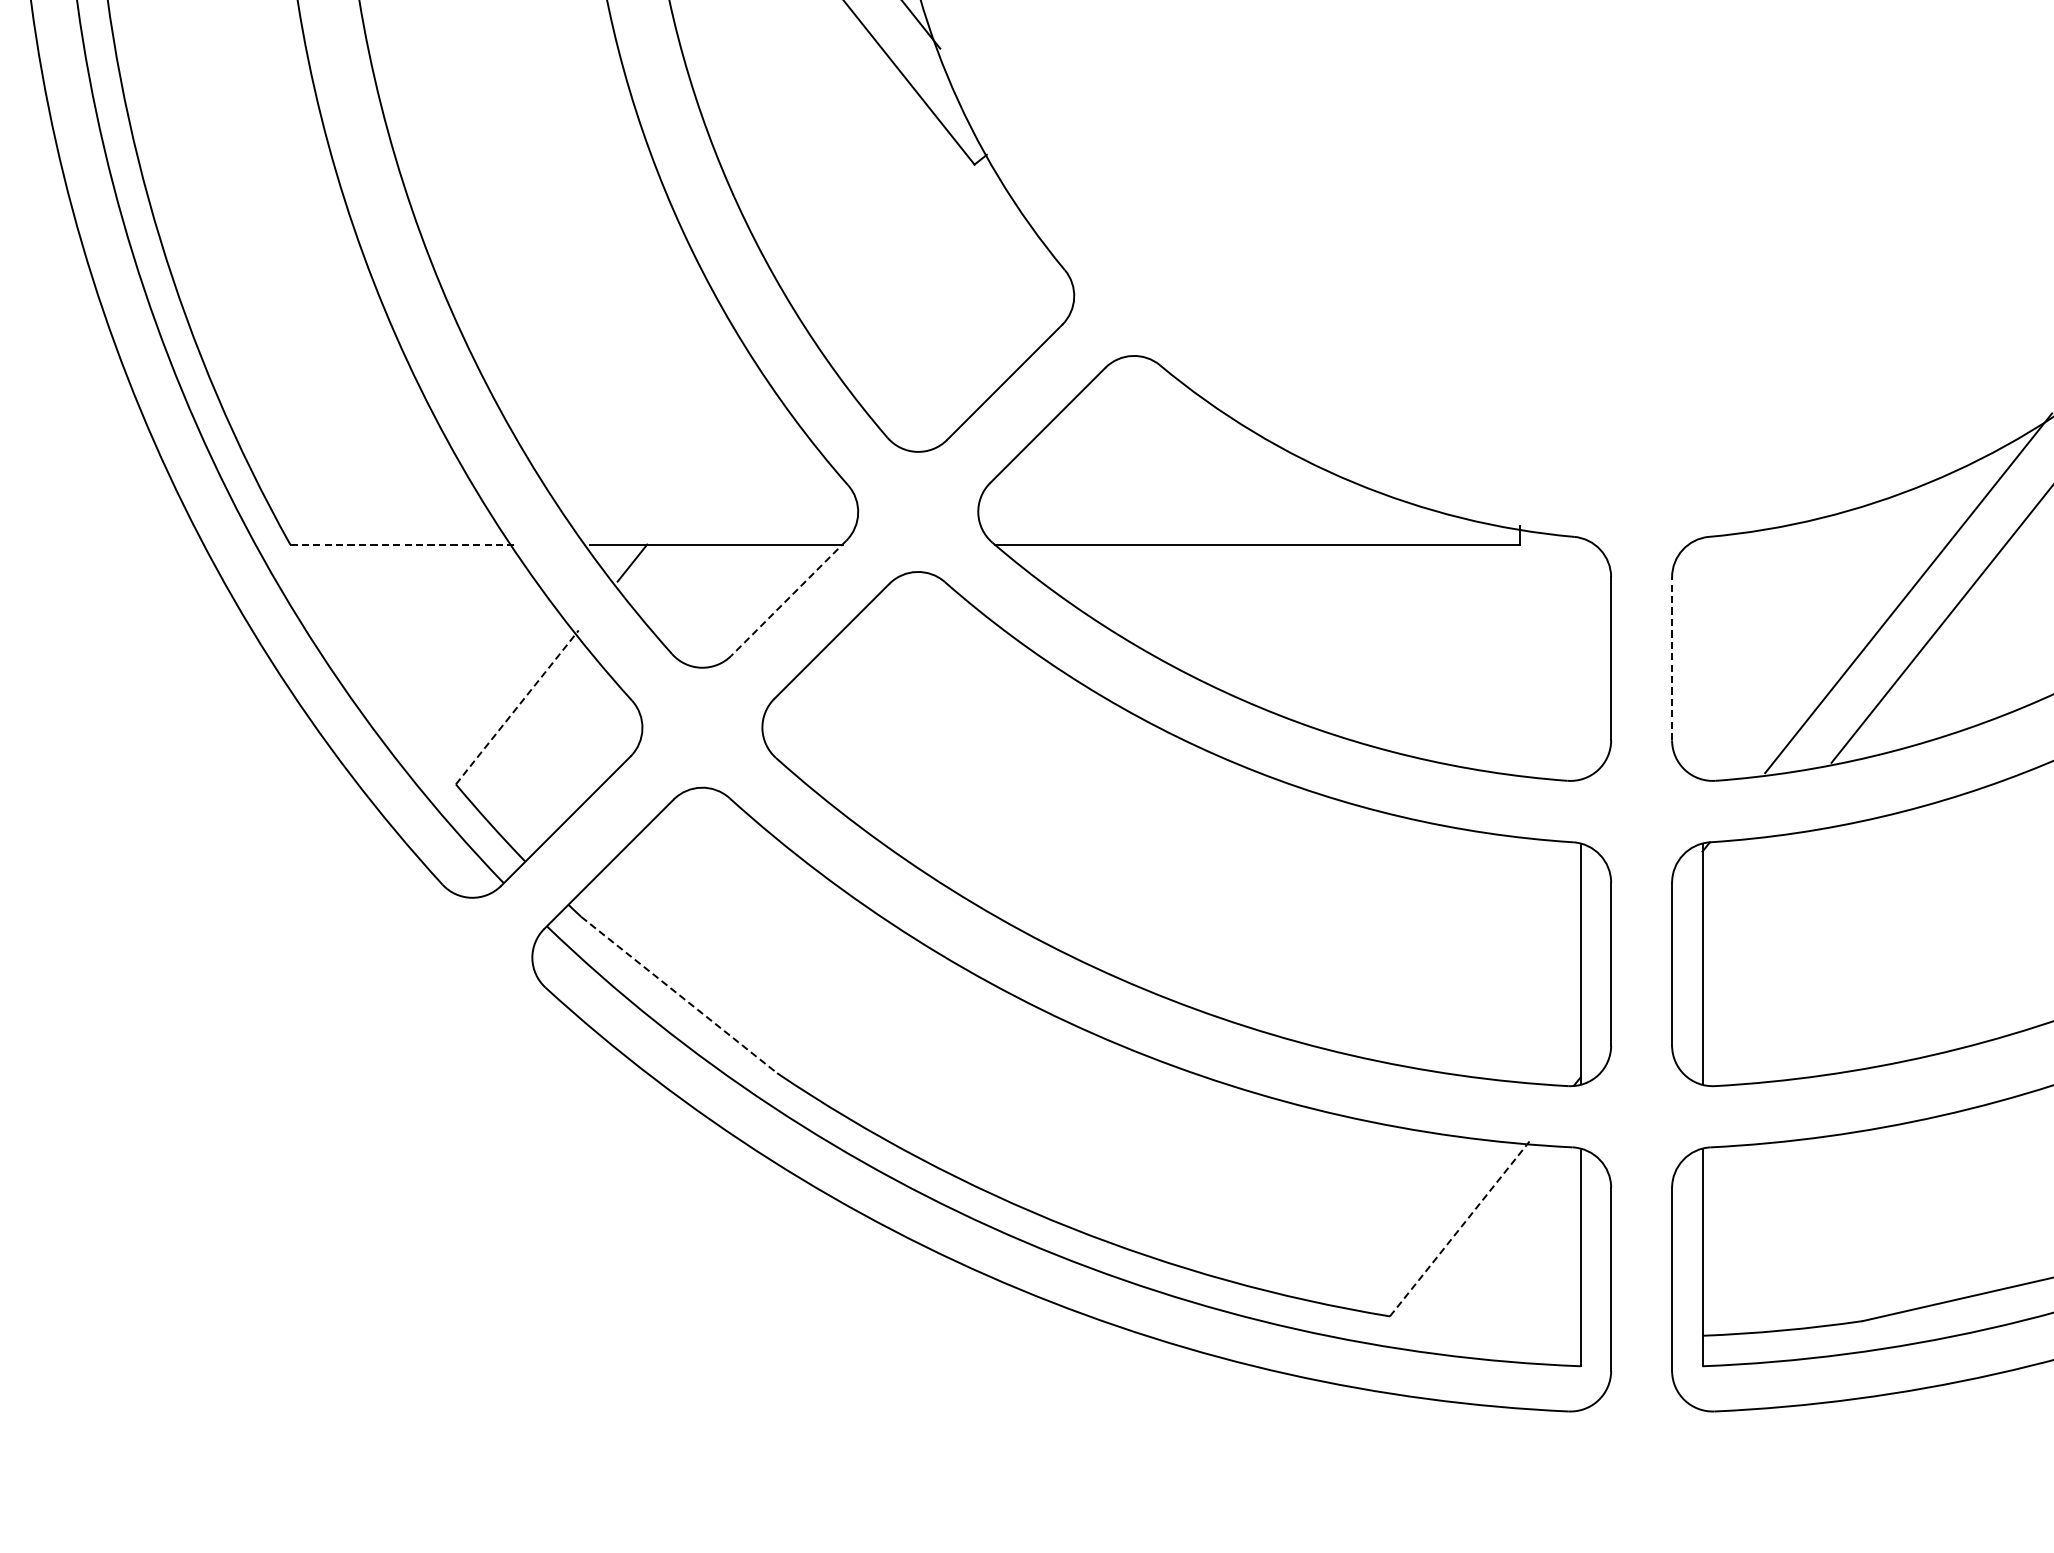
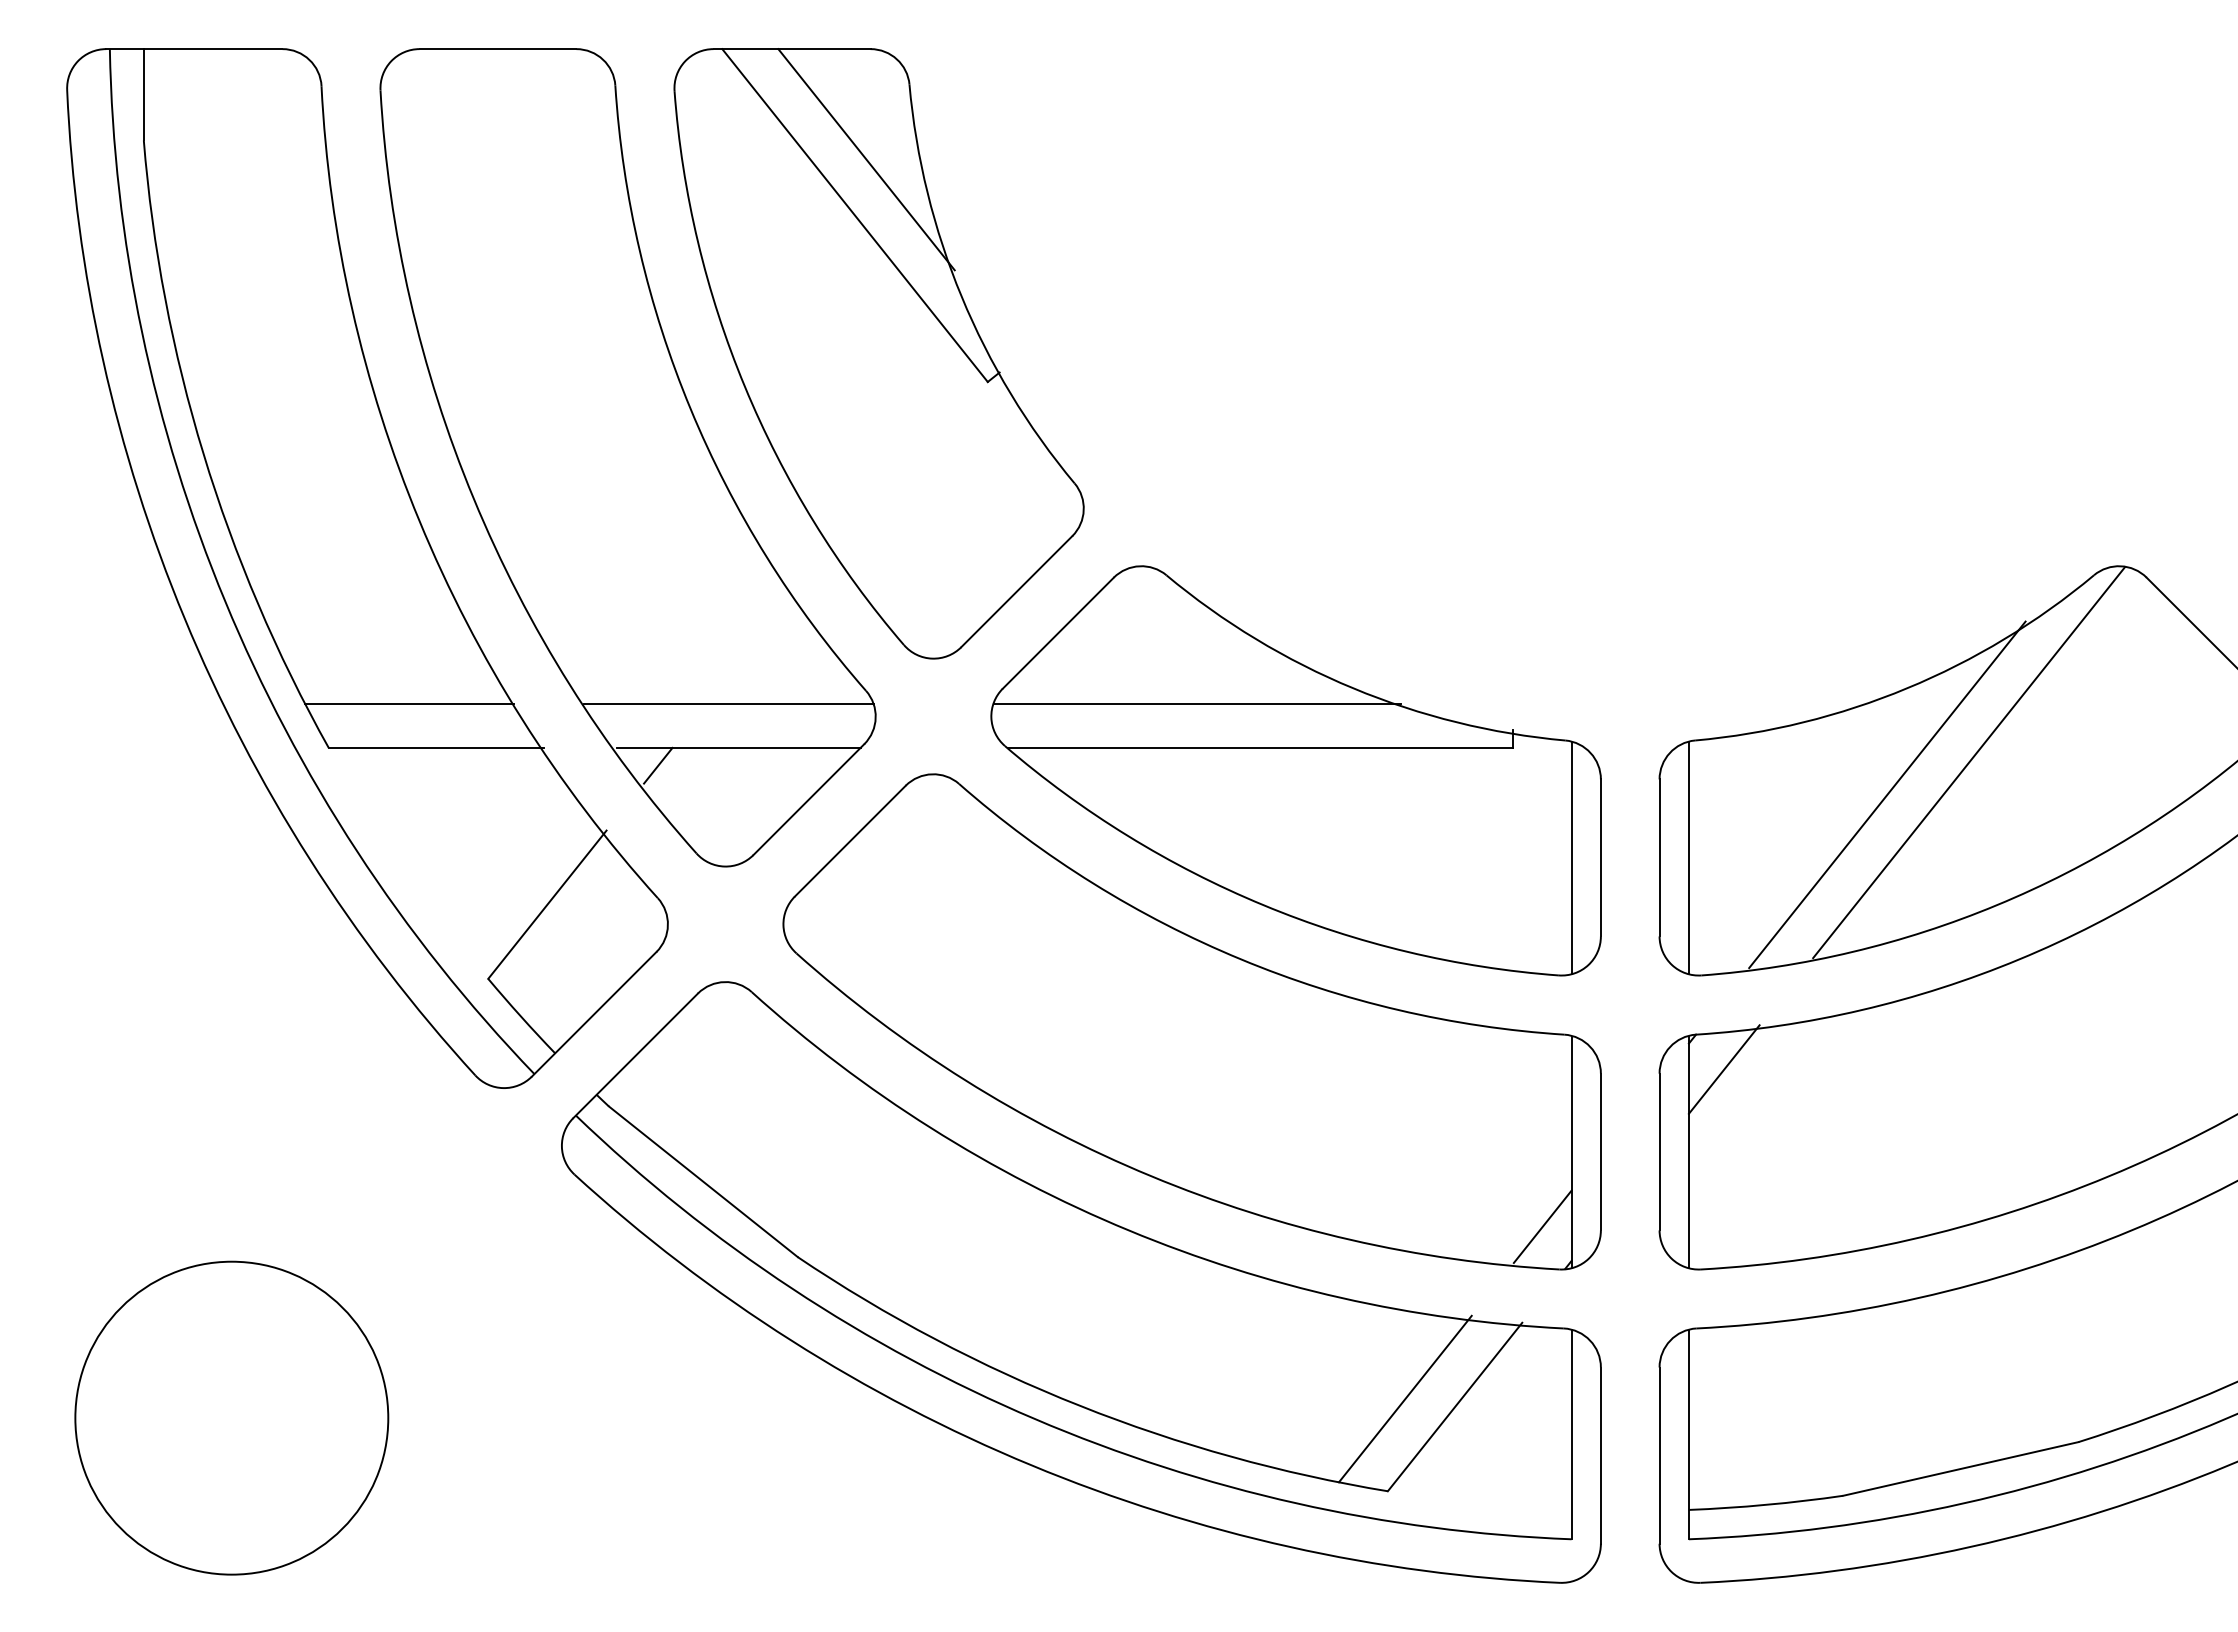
line: (374, 499) -> (409, 704), added
line: (705, 499) -> (728, 704), added
line: (1192, 499) -> (1197, 704), added
line: (402, 544) -> (436, 747), dashed -> solid
line: (788, 599) -> (808, 800), dashed -> solid
line: (1580, 658) -> (1571, 857), added
line: (1672, 658) -> (1659, 857), dashed -> solid
line: (1702, 658) -> (1688, 857), added
line: (517, 707) -> (547, 904), dashed -> solid
line: (1738, 878) -> (1723, 1069), added
line: (679, 994) -> (703, 1181), dashed -> solid
line: (1550, 1041) -> (1542, 1226), added
line: (1407, 1220) -> (1404, 1398), added
line: (1460, 1229) -> (1455, 1407), dashed -> solid
circle: (189, 1239) -> (231, 1417), added

